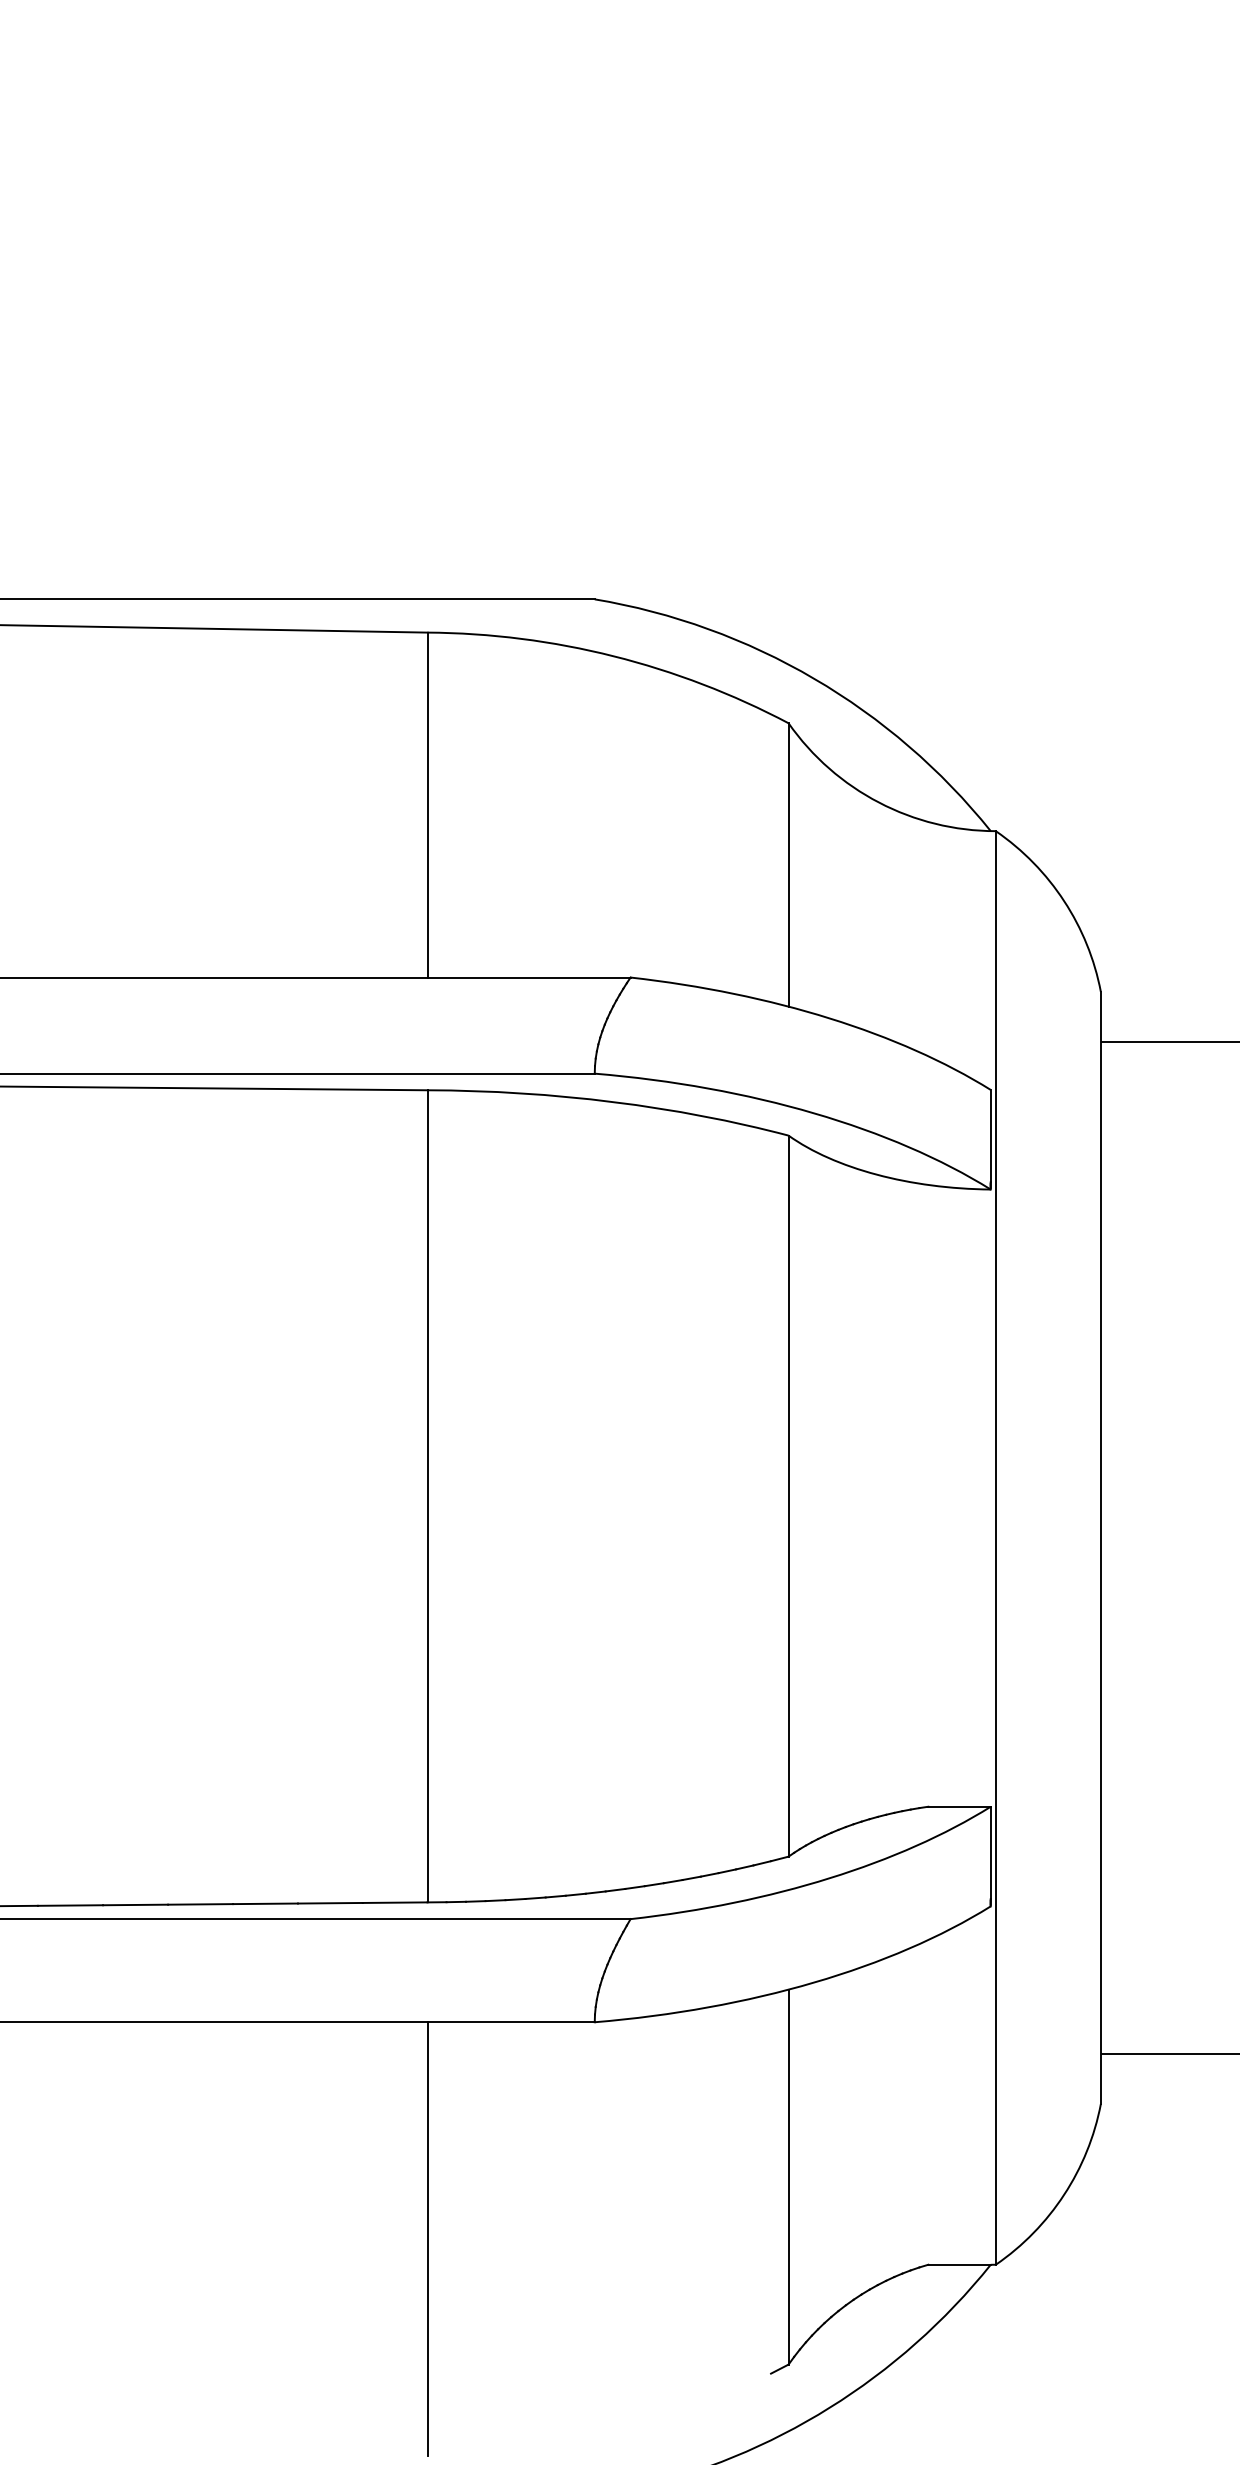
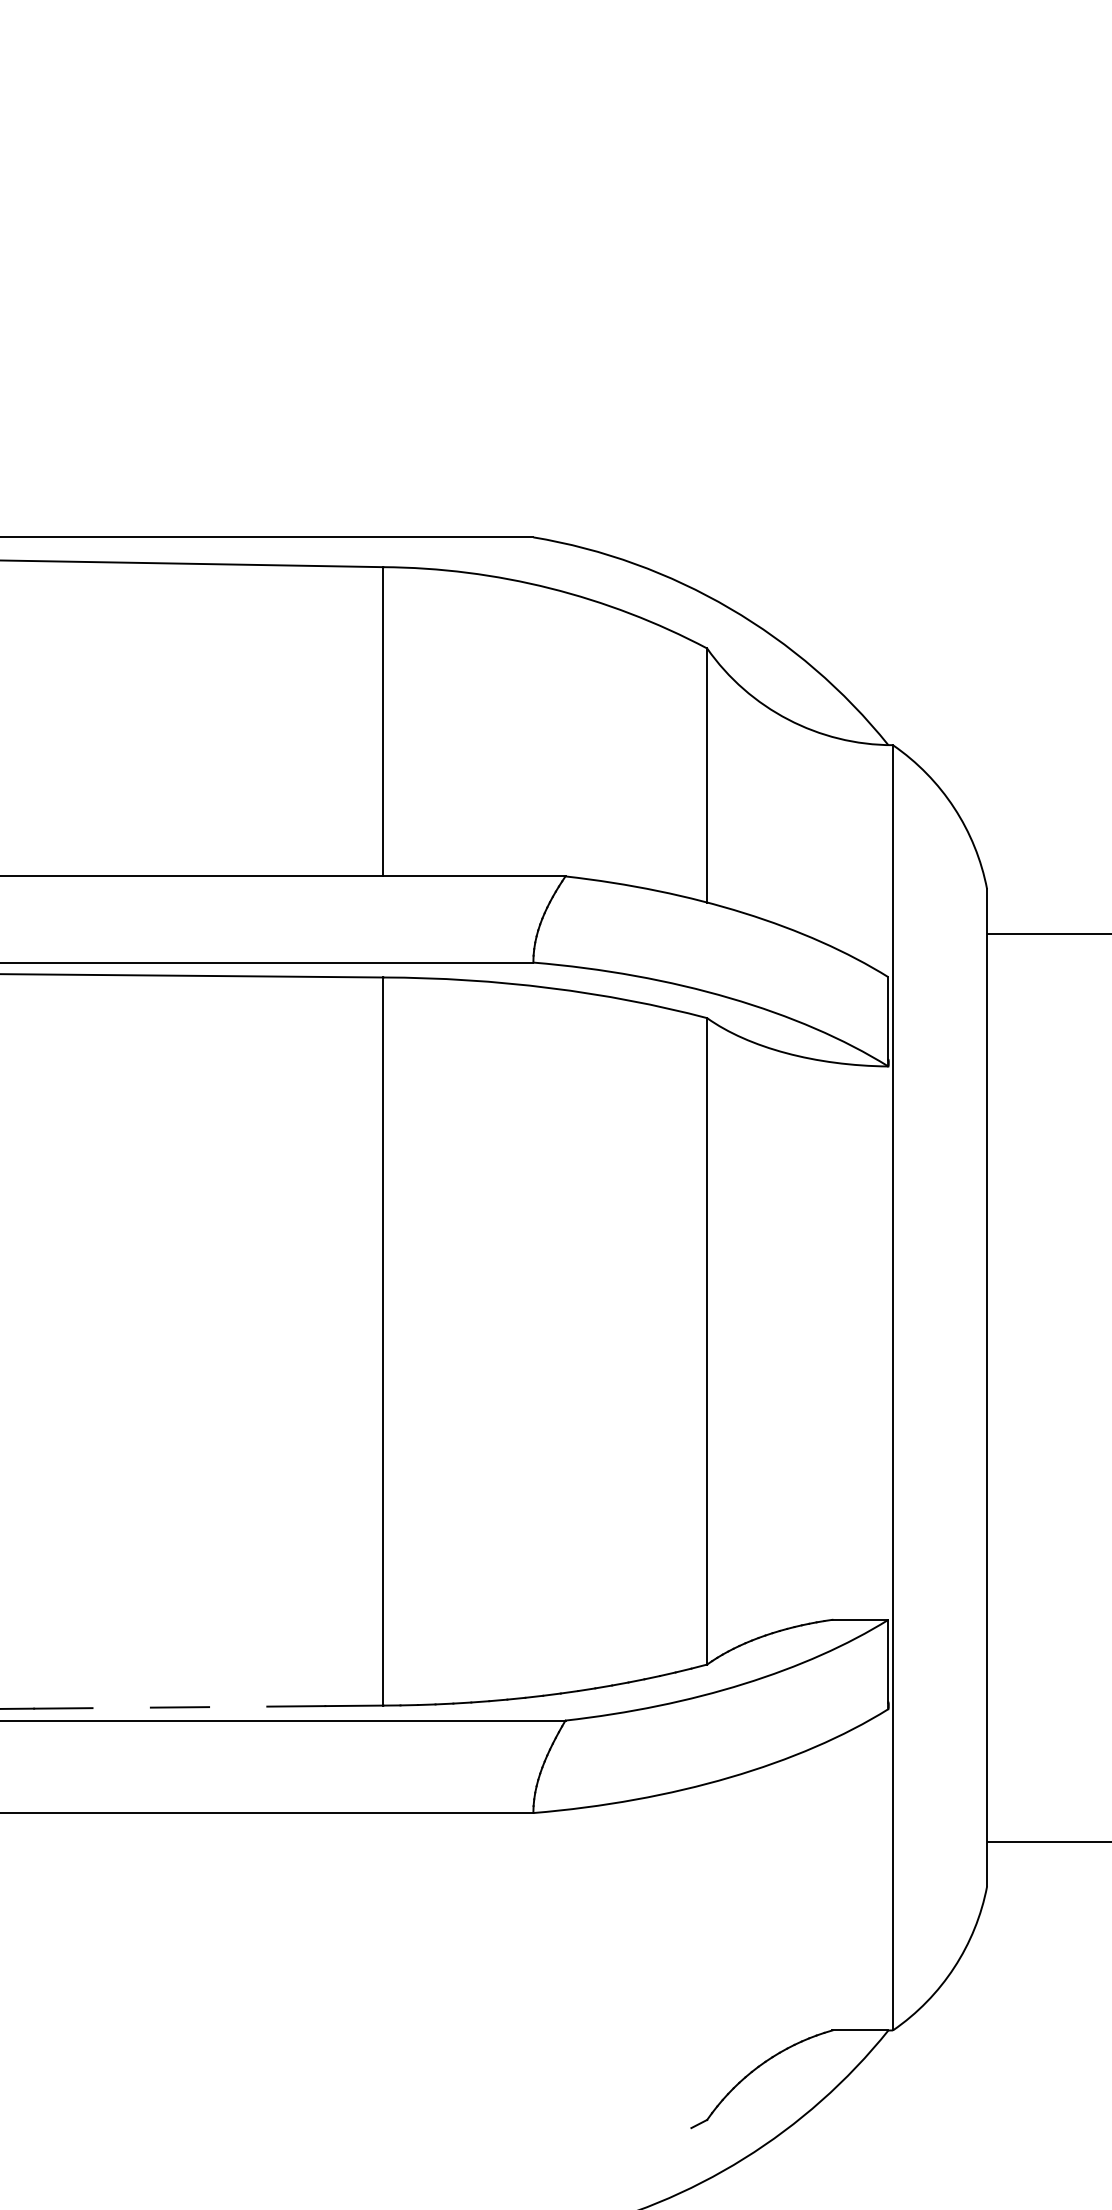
line: (265, 1903) -> (238, 1706), removed
line: (135, 1904) -> (121, 1707), removed
line: (788, 2176) -> (707, 1951), removed
line: (427, 2239) -> (383, 2007), removed

